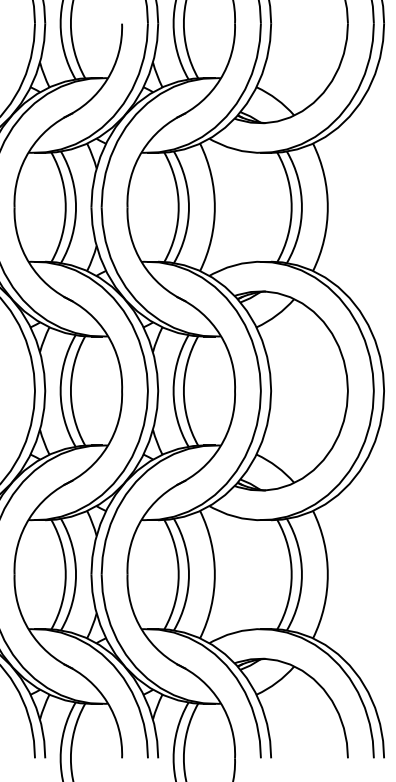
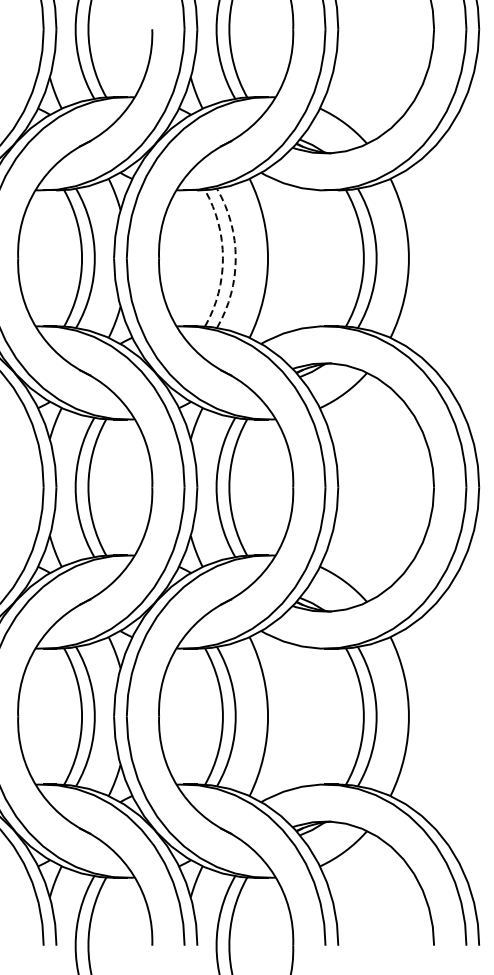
arc: (178, 207) -> (222, 258), solid -> dashed
arc: (188, 207) -> (235, 258), solid -> dashed

